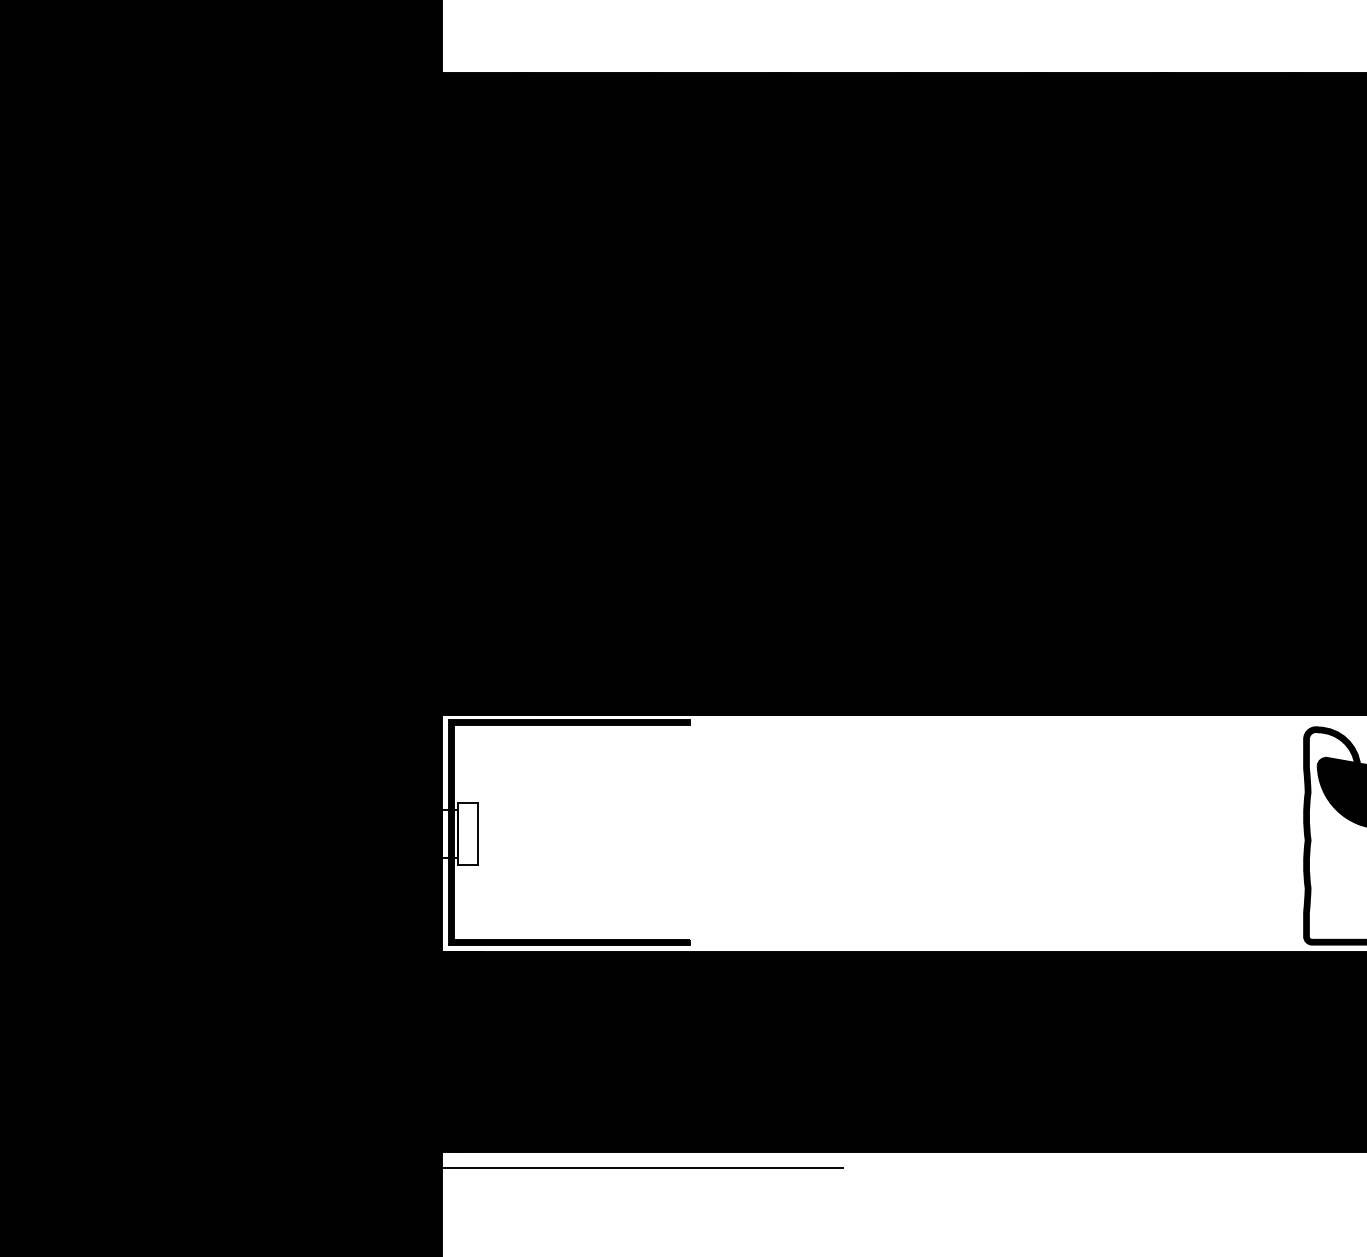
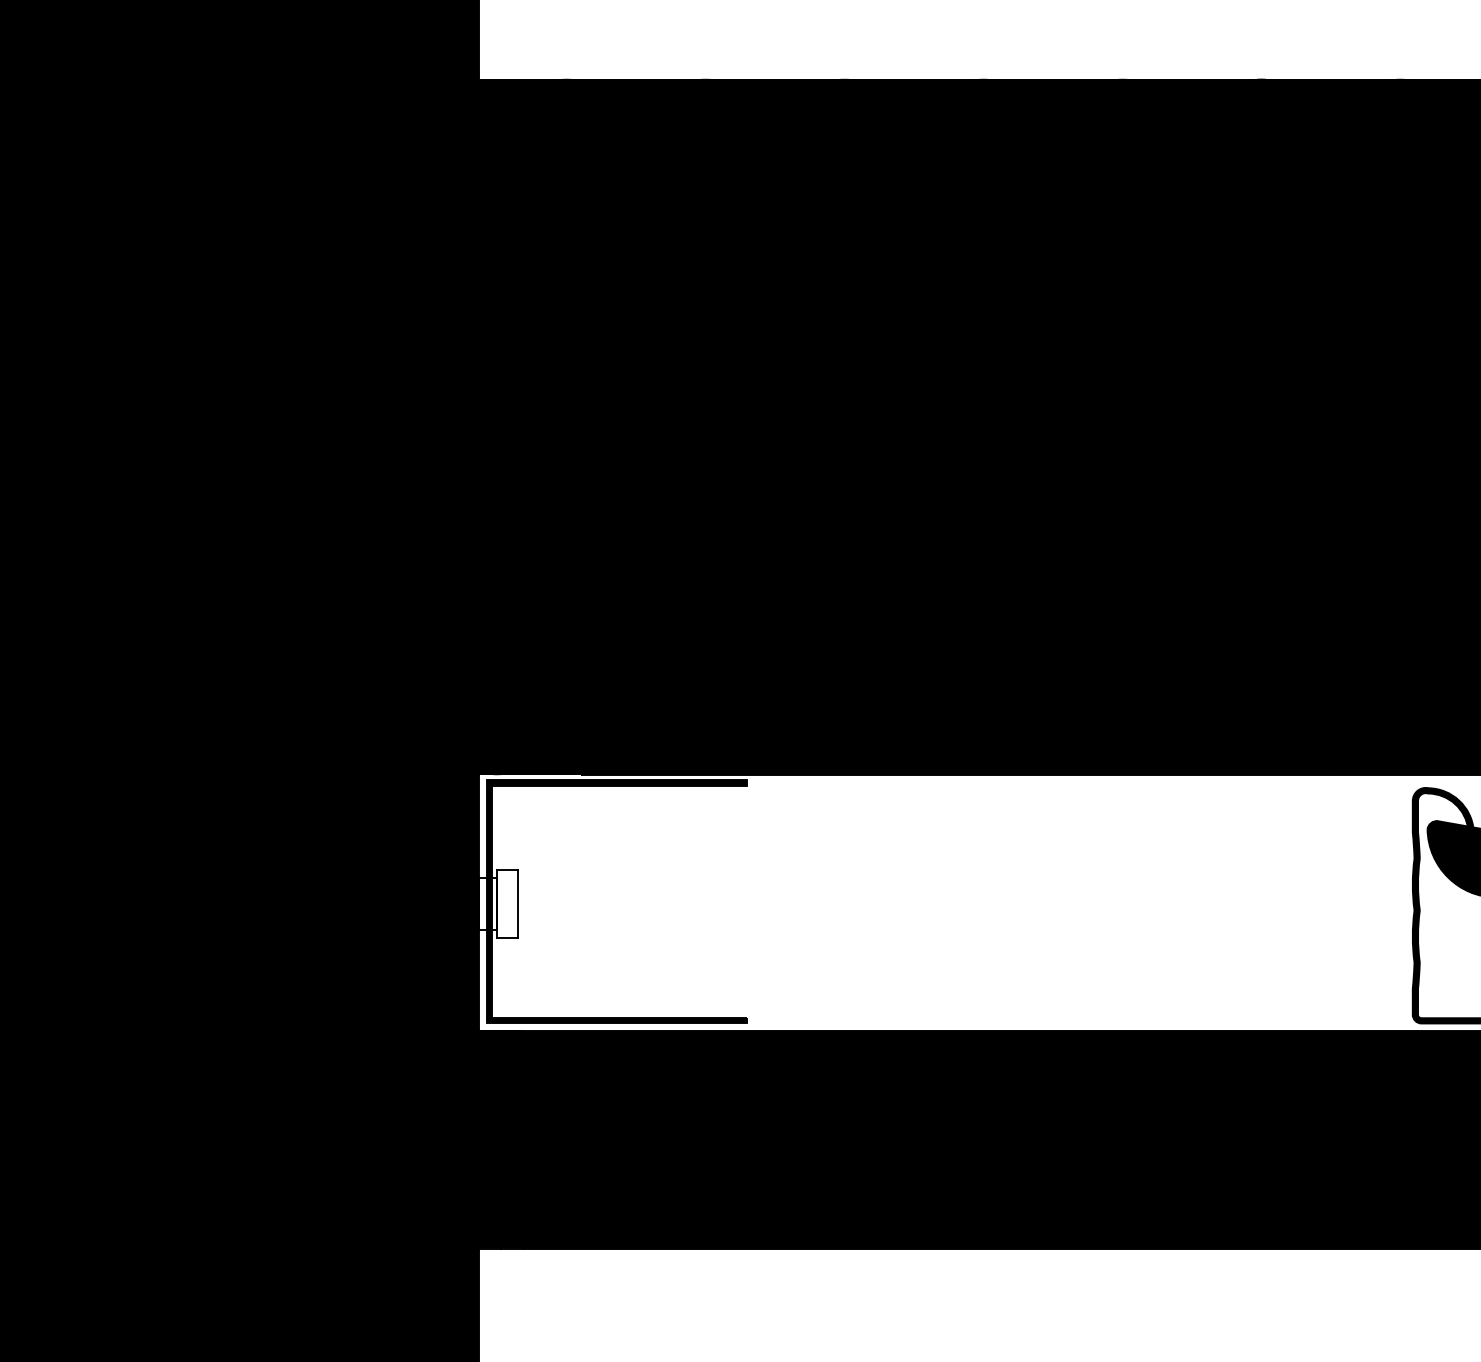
line: (642, 1168) -> (696, 1265), removed

